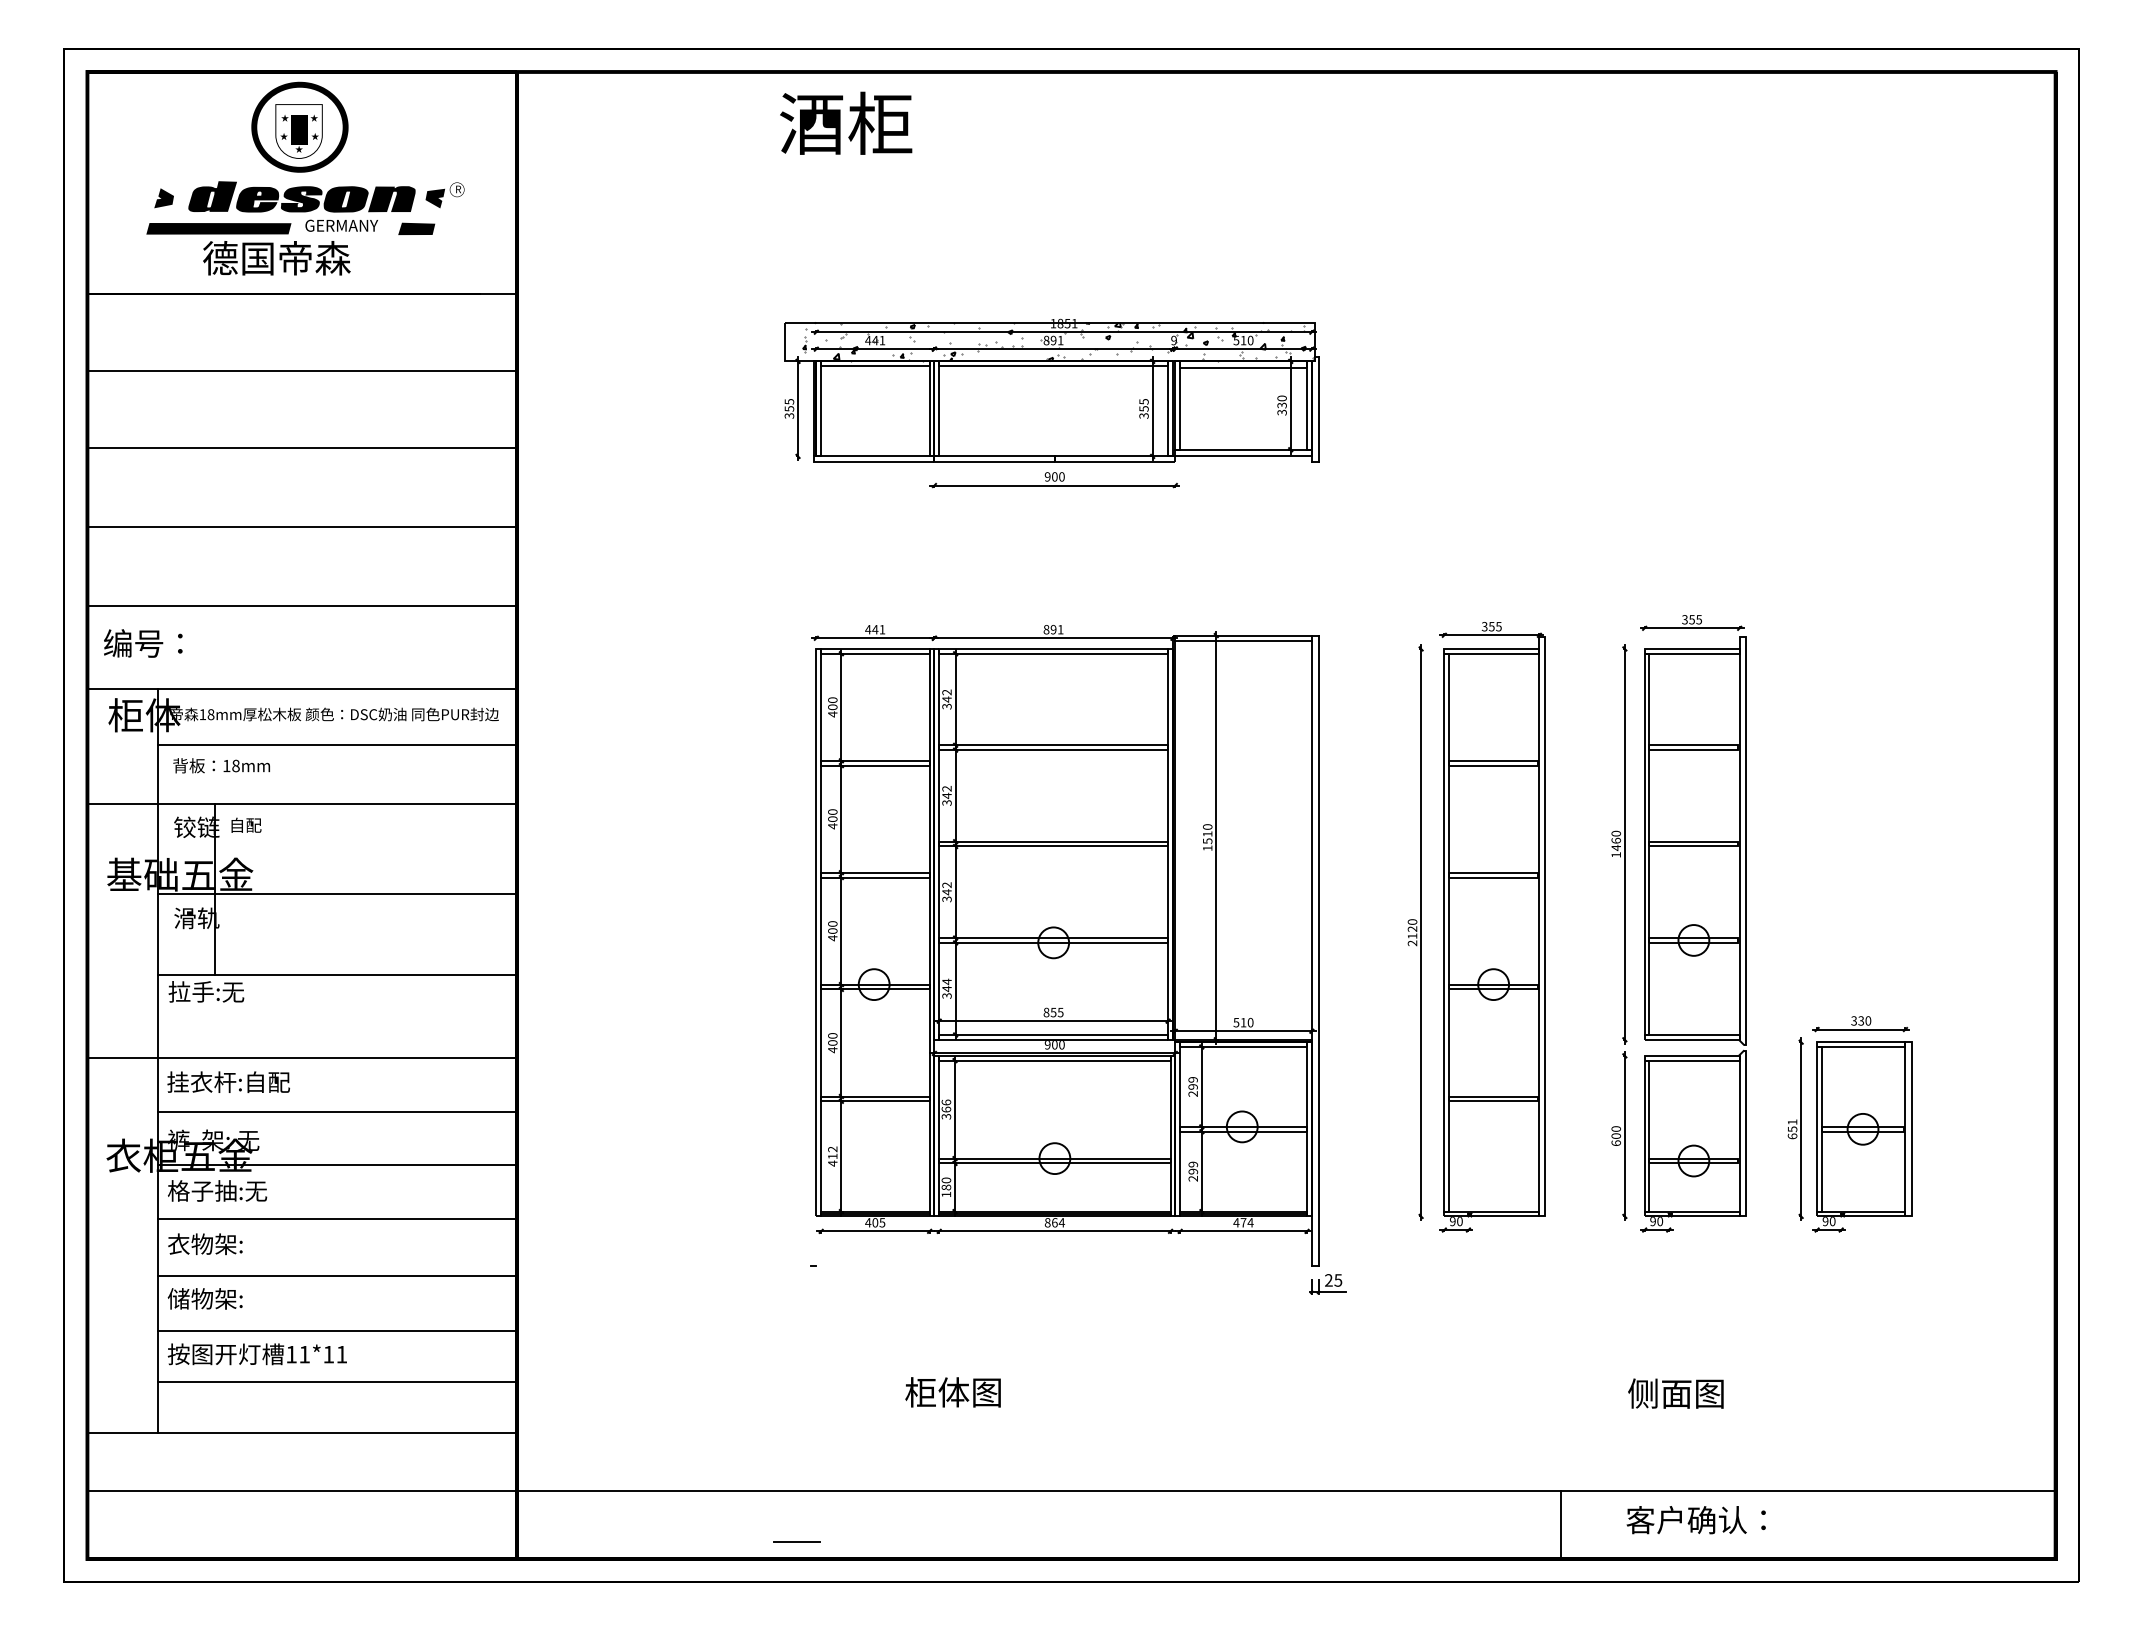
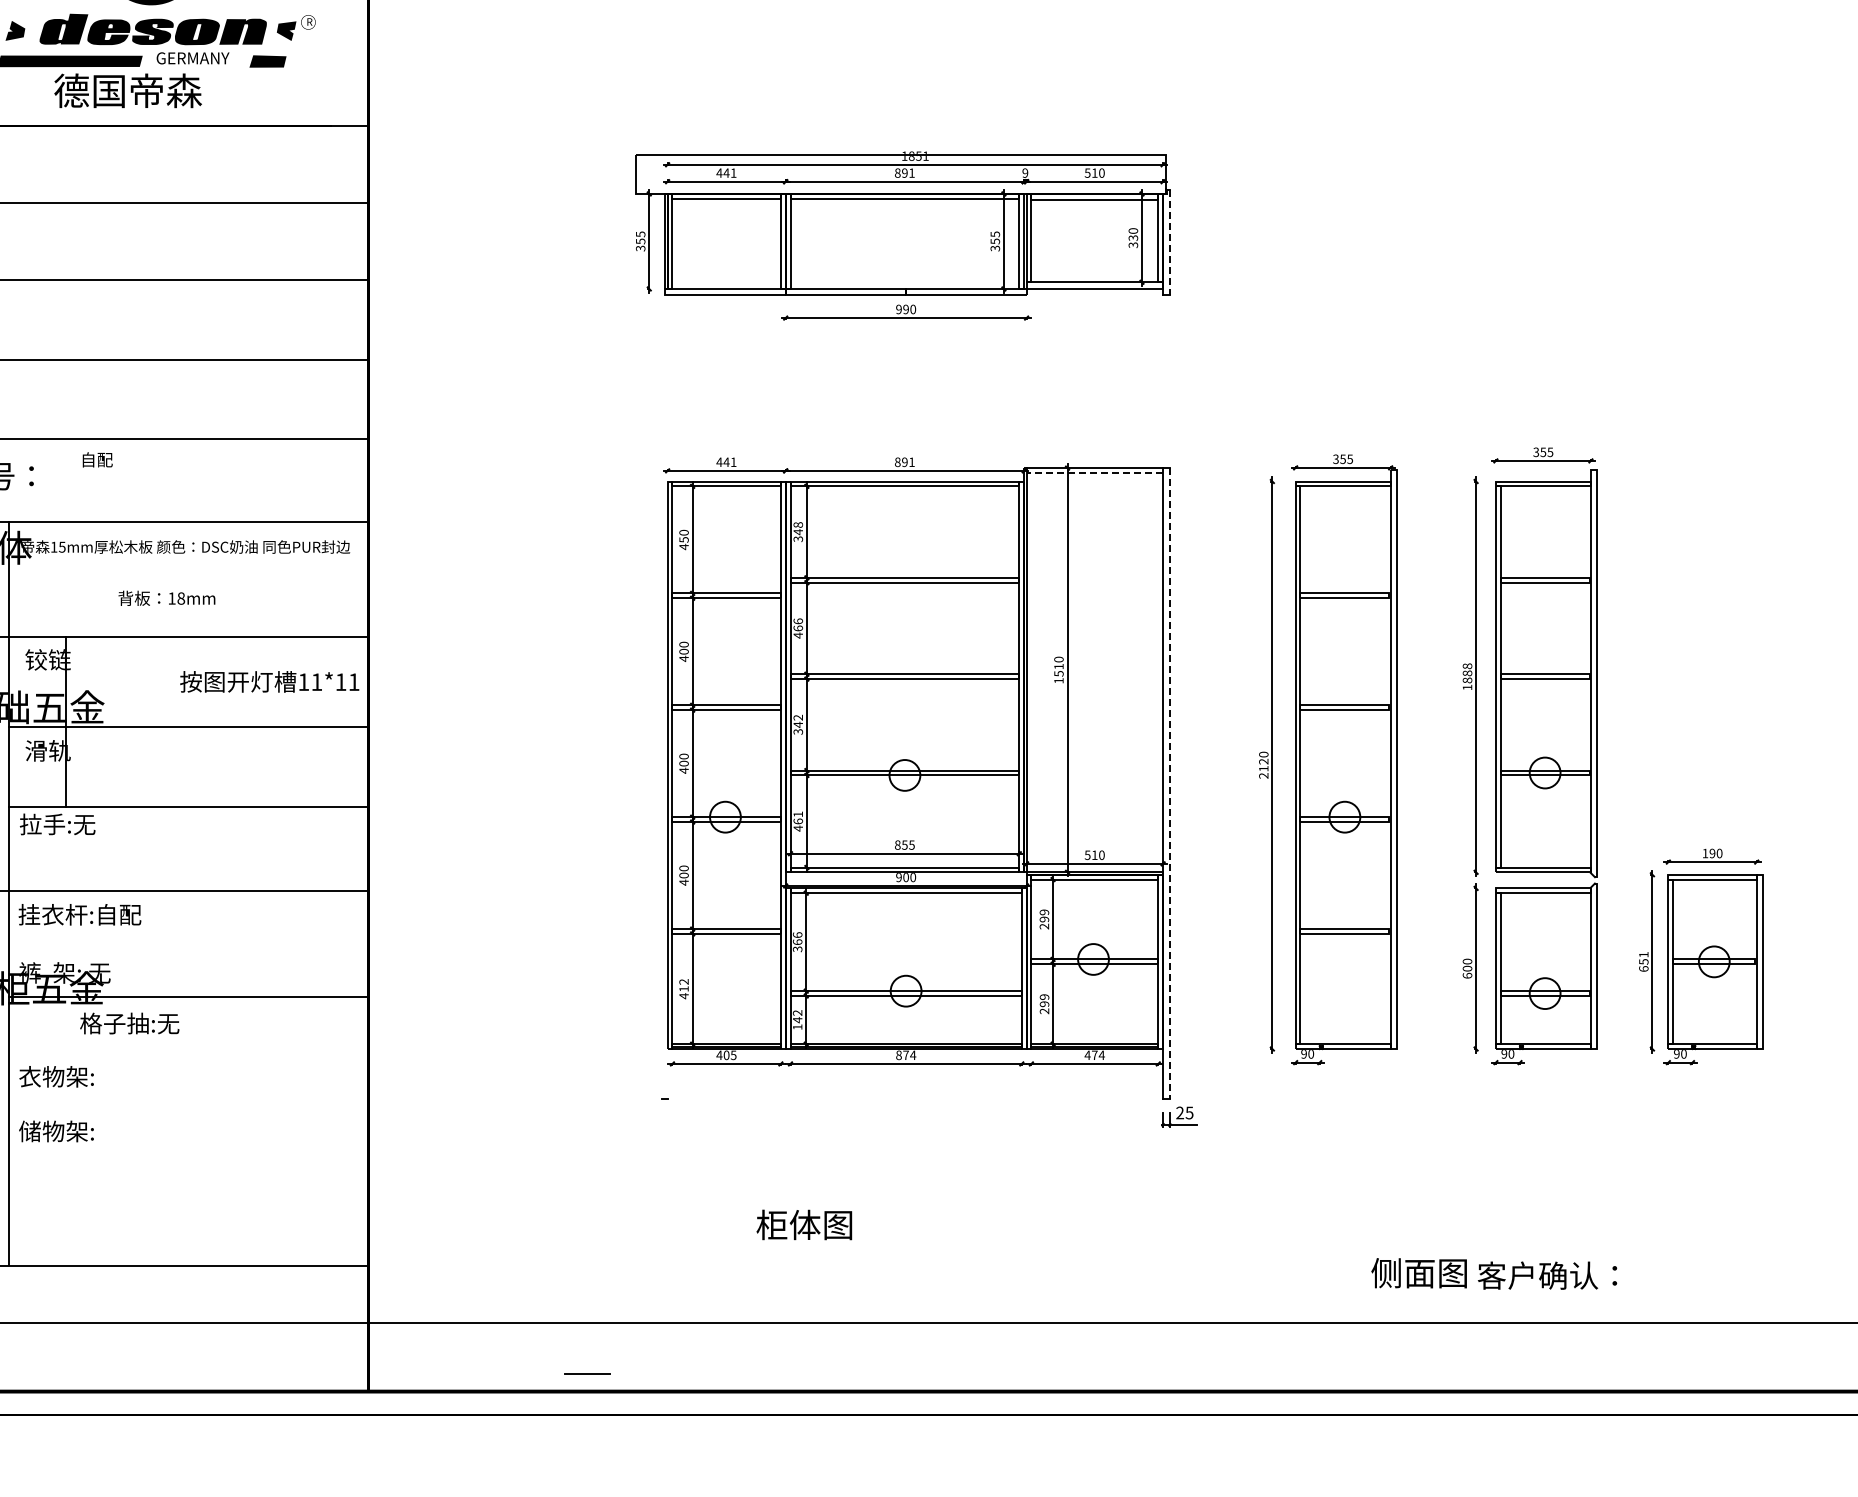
hatch: (1057, 341) -> (908, 174), removed
line: (1318, 410) -> (1169, 243), solid -> dashed
text: (1054, 476) -> (905, 309), 900 -> 990
line: (1243, 640) -> (1094, 473), solid -> dashed
text: (946, 692) -> (797, 525), 342 -> 348
text: (832, 707) -> (683, 540), 400 -> 450
text: (210, 714) -> (61, 547), 18mm -> 15mm
line: (337, 744) -> (188, 577), removed
text: (221, 765) -> (166, 598), moved
text: (946, 795) -> (797, 628), 342 -> 466
text: (246, 824) -> (97, 459), moved
text: (1616, 840) -> (1467, 673), 1460 -> 1888
line: (1318, 951) -> (1169, 784), solid -> dashed
text: (946, 988) -> (797, 821), 344 -> 461
text: (1857, 1020) -> (1708, 853), 330 -> 190
line: (337, 1112) -> (188, 945), removed
text: (946, 1183) -> (797, 1016), 180 -> 142
text: (217, 1190) -> (129, 1023), moved
line: (337, 1219) -> (188, 1052), removed
text: (1054, 1222) -> (905, 1055), 864 -> 874
line: (337, 1275) -> (188, 1108), removed
line: (337, 1331) -> (188, 1164), removed
text: (256, 1354) -> (268, 682), moved
line: (337, 1381) -> (188, 1214), removed
text: (1675, 1393) -> (1418, 1273), moved
text: (1695, 1520) -> (1546, 1276), moved
line: (1560, 1524) -> (1411, 1357), removed
line: (796, 1541) -> (586, 1374), moved

